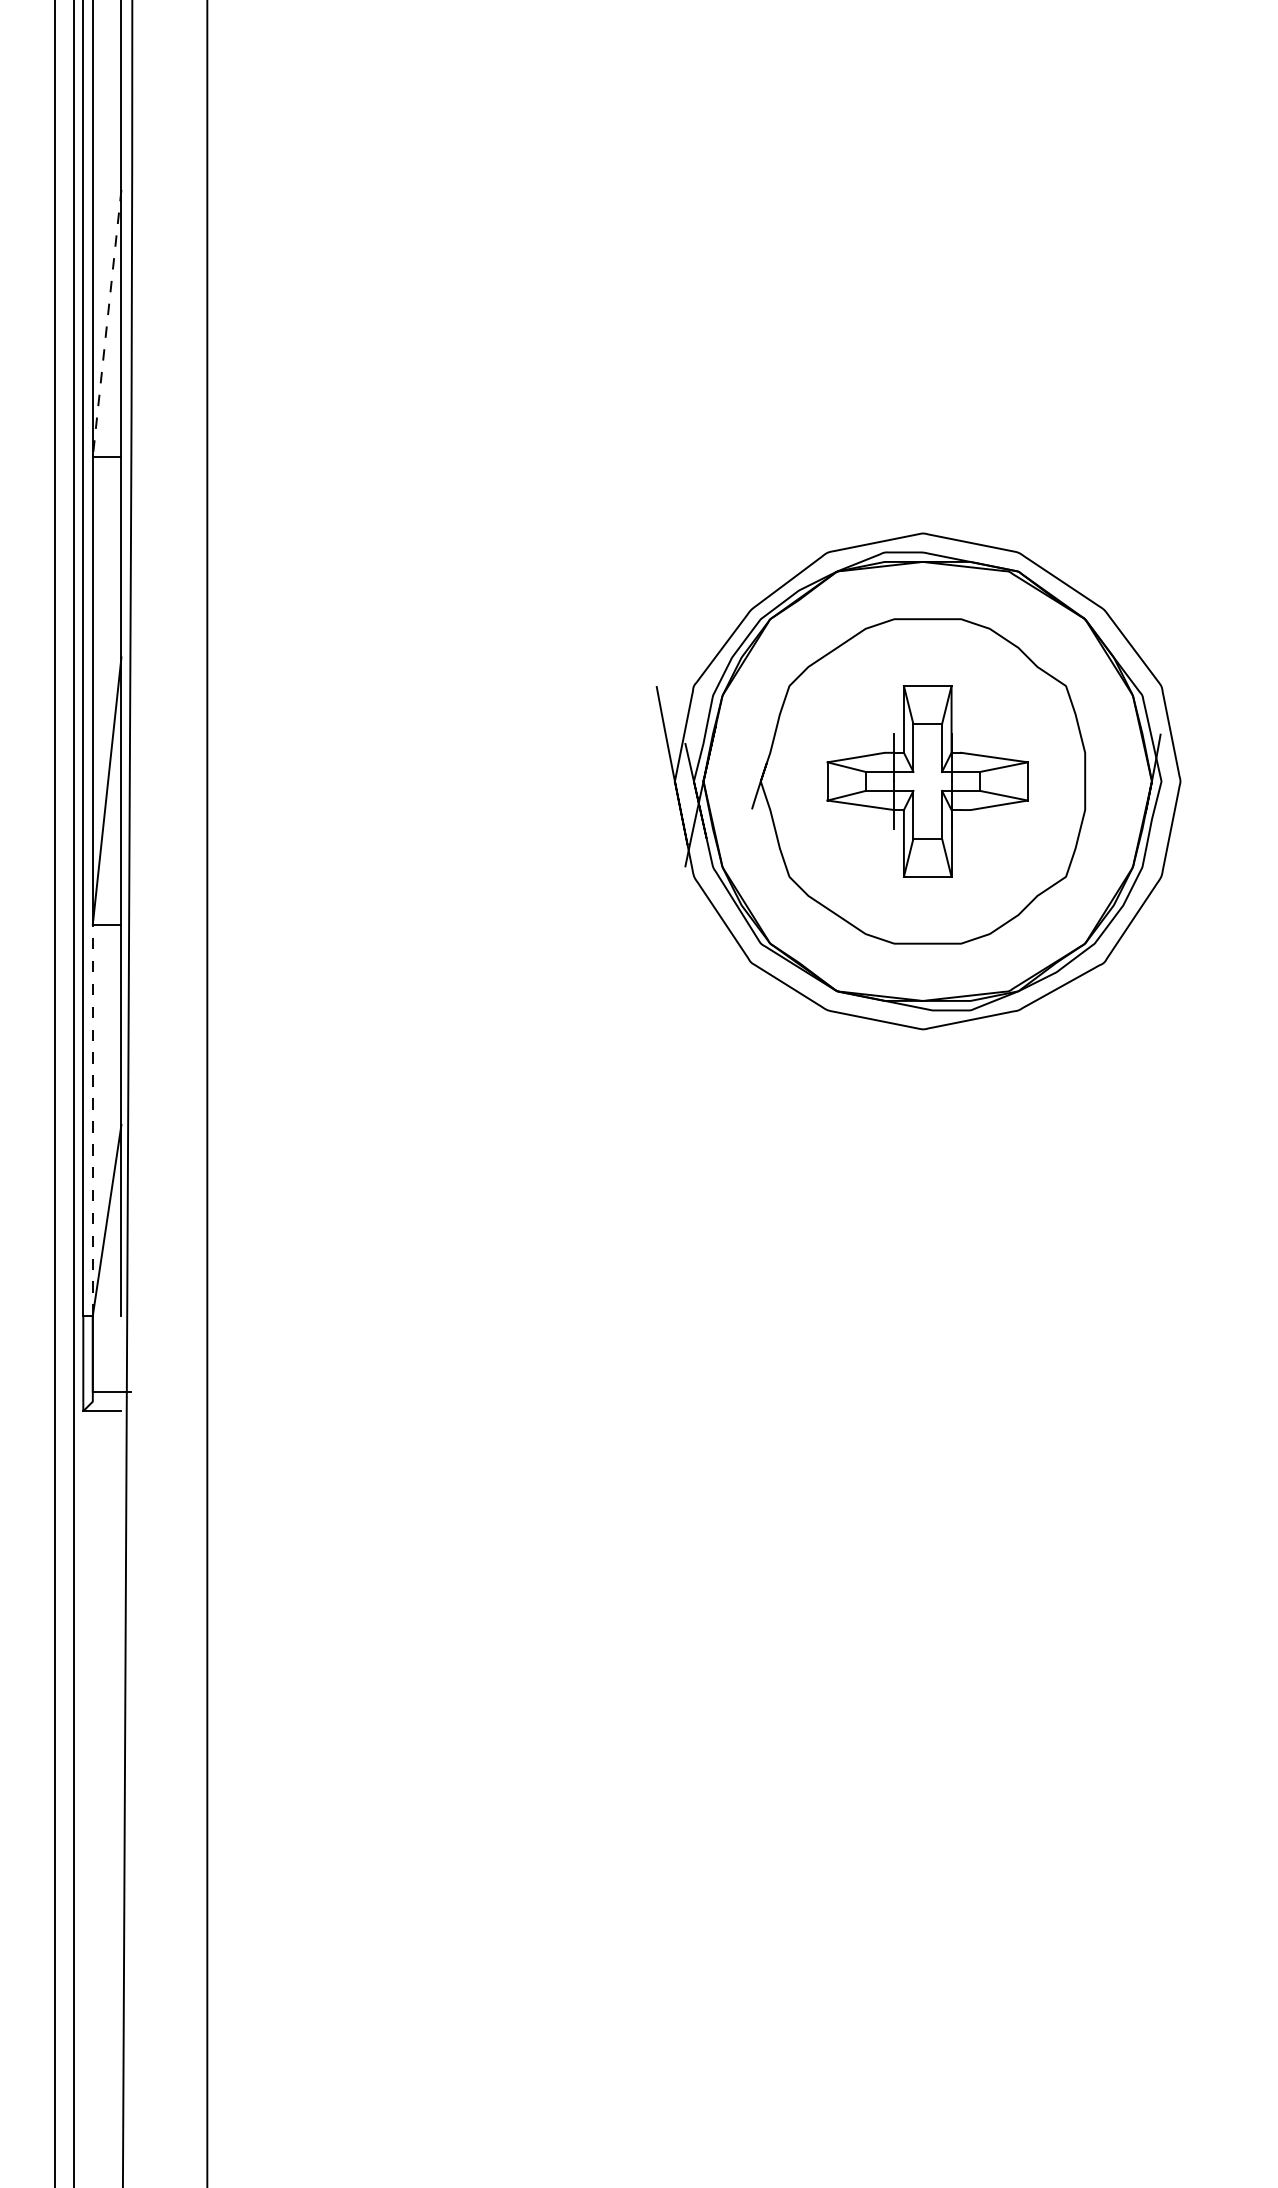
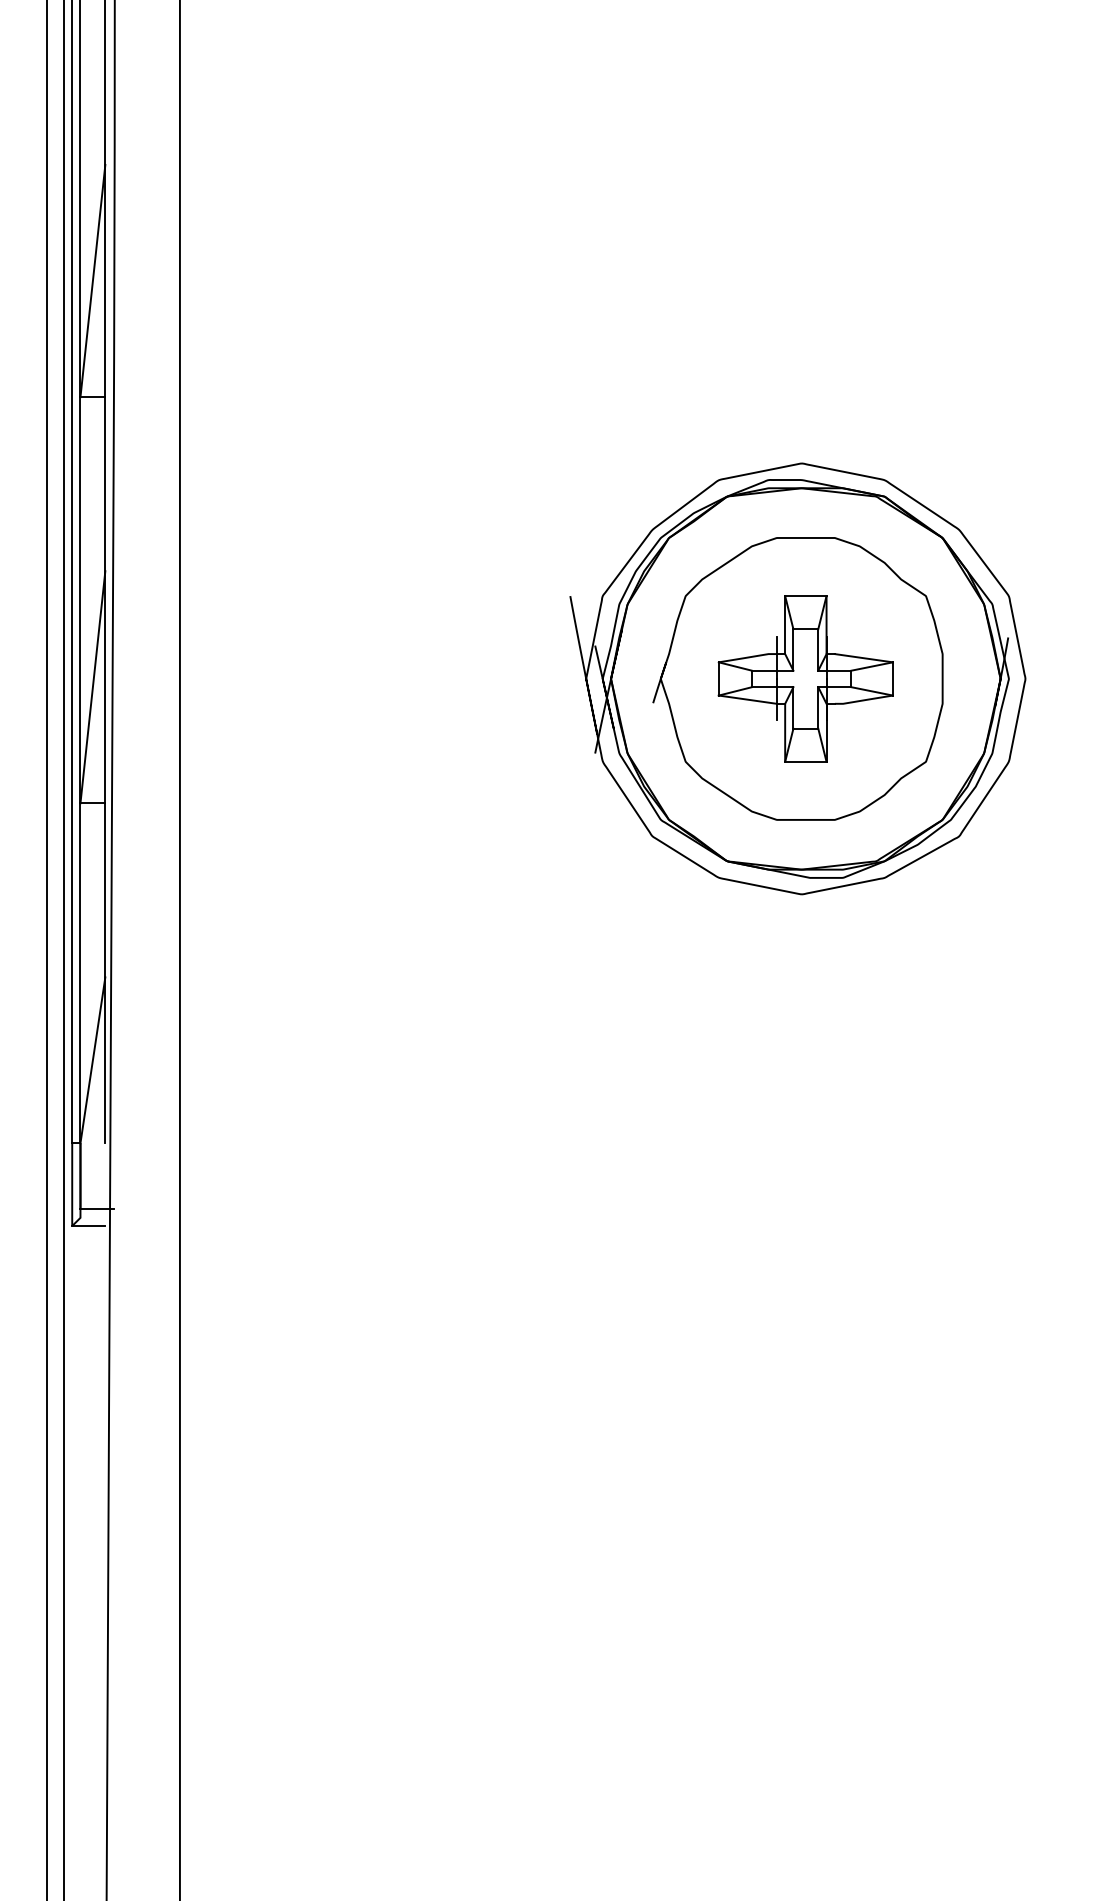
line: (107, 323) -> (93, 281), dashed -> solid
line: (92, 1120) -> (80, 973), dashed -> solid

